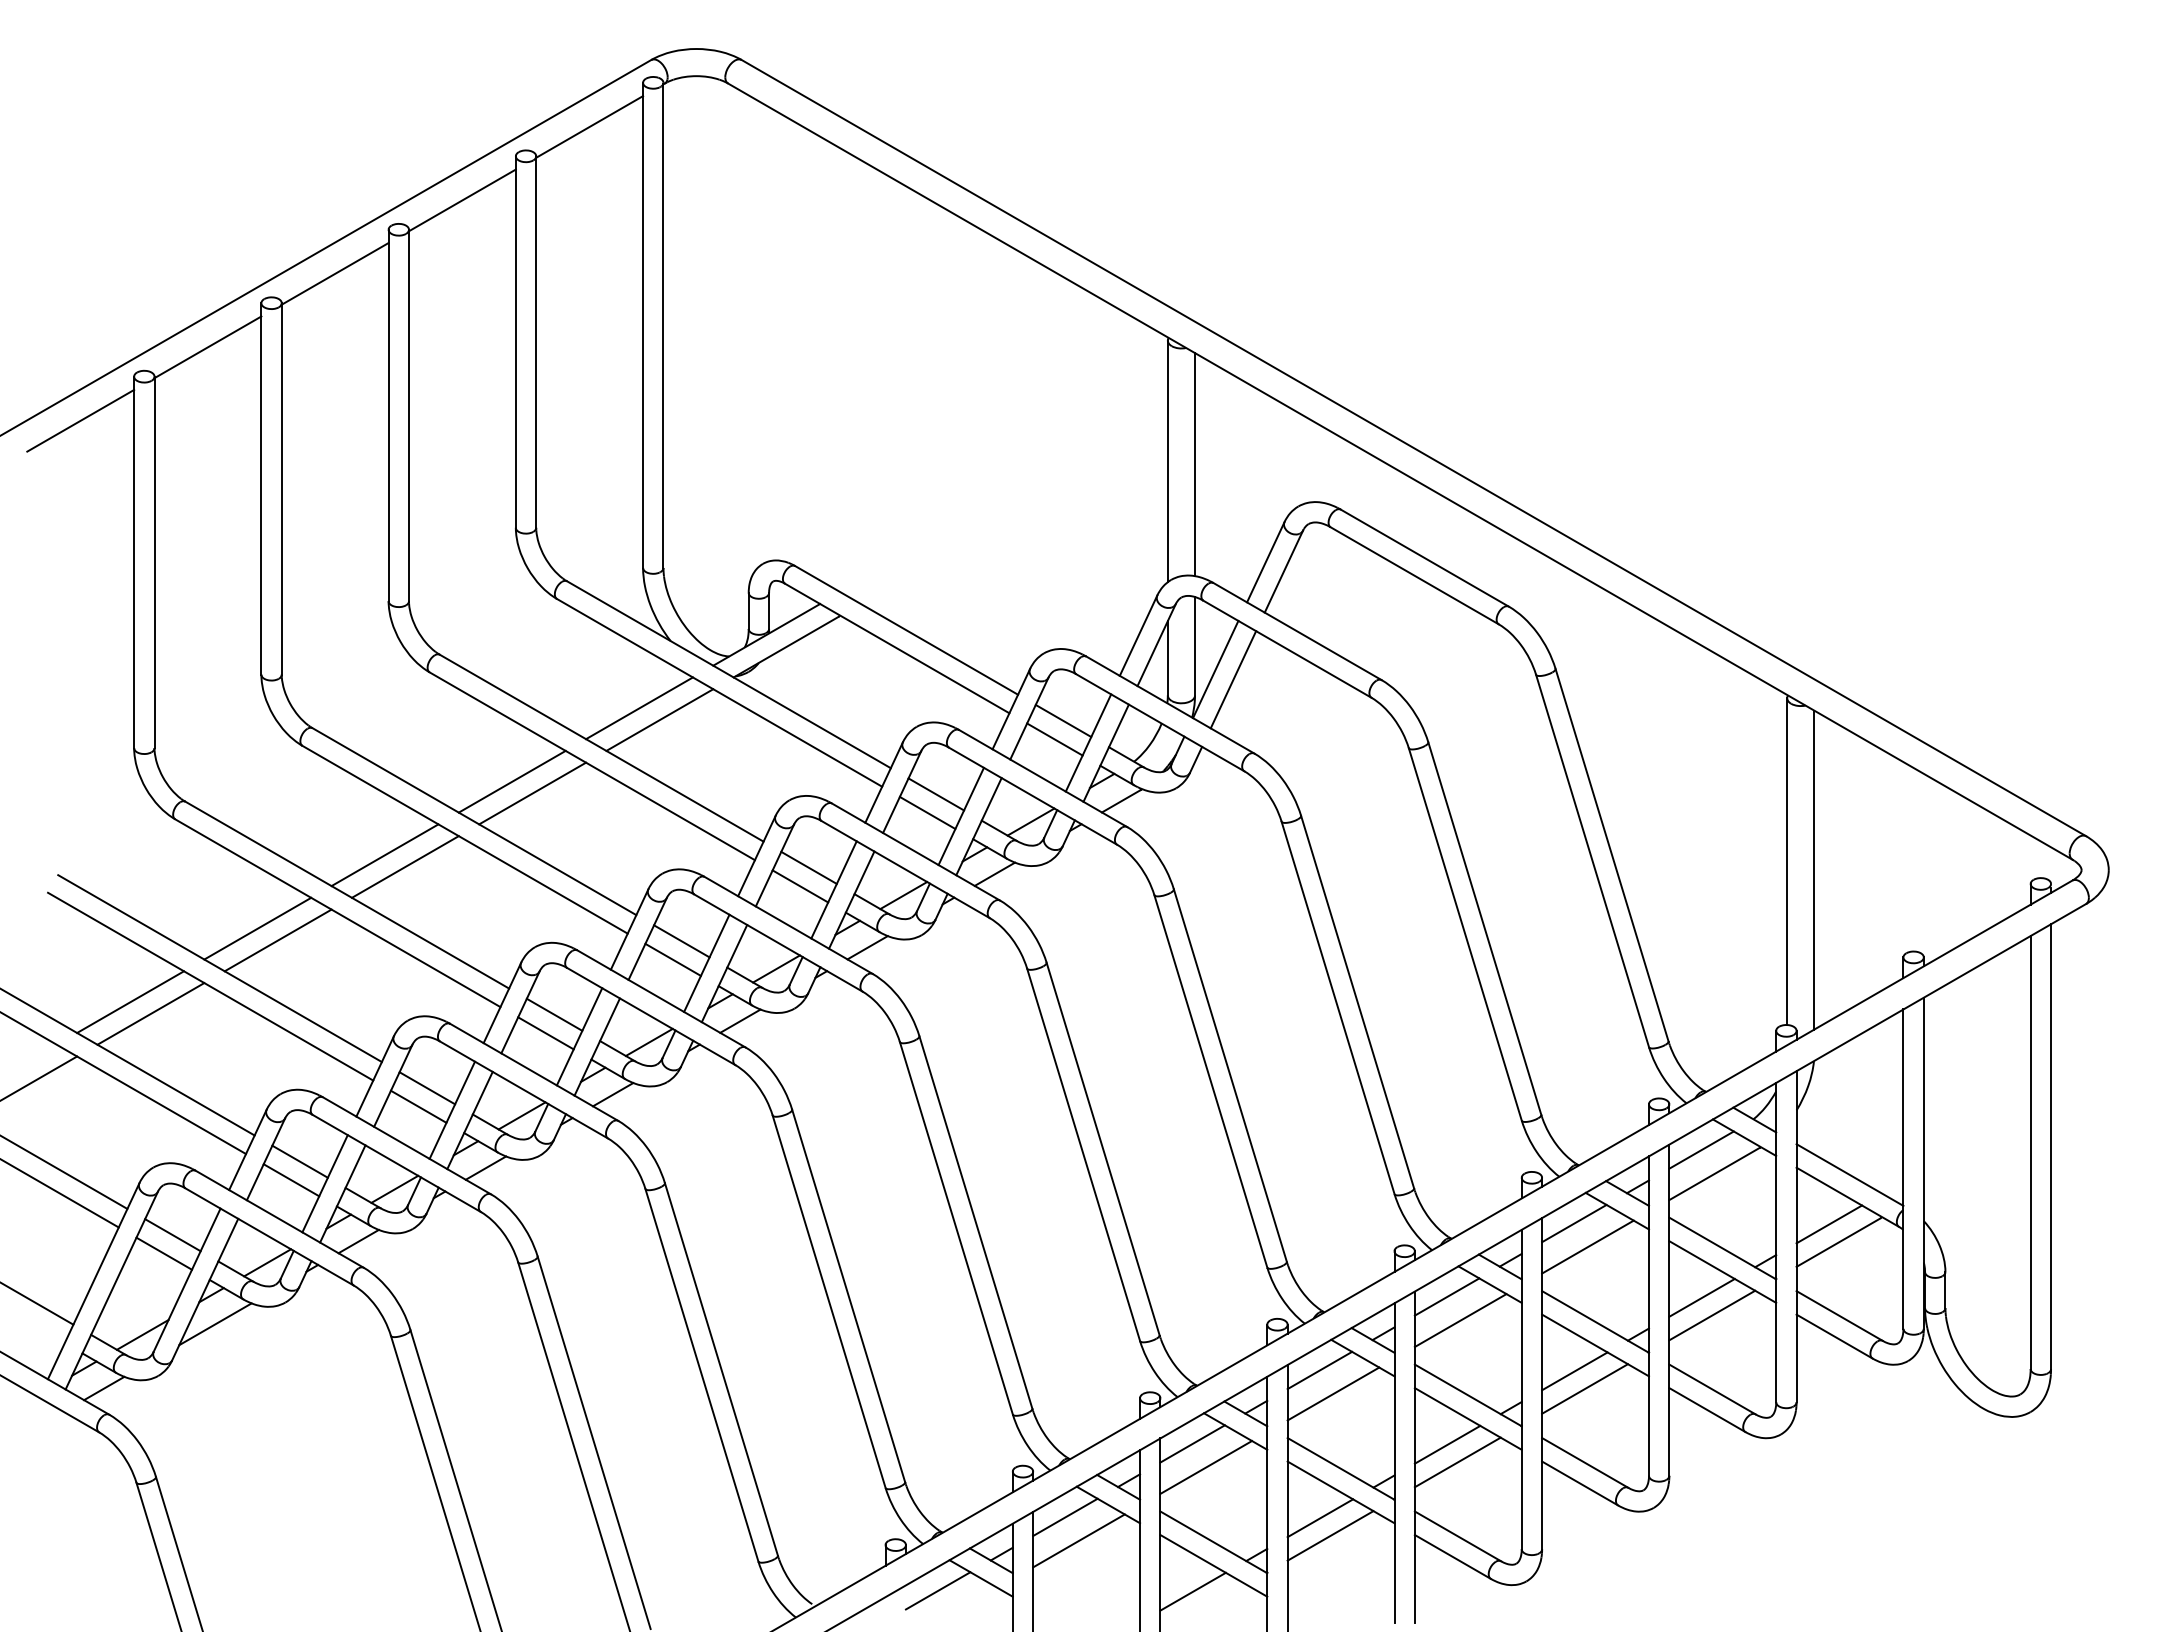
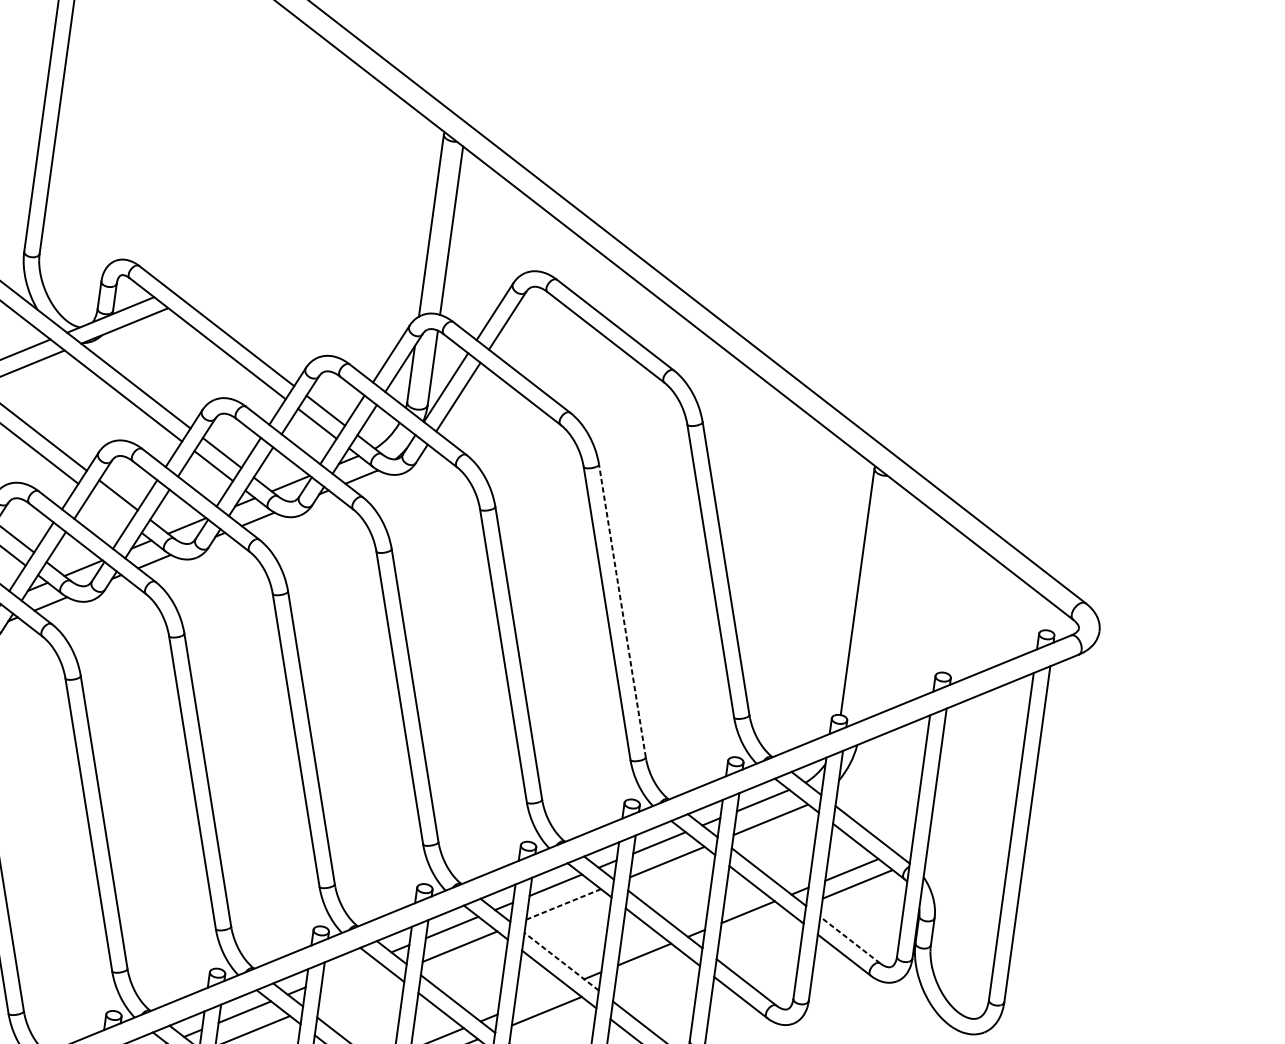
line: (1814, 869) -> (877, 600), removed
line: (800, 886) -> (110, 508), removed
line: (1484, 928) -> (622, 610), solid -> dashed
line: (1712, 1315) -> (754, 926), removed
line: (1839, 1315) -> (850, 939), solid -> dashed
line: (1460, 1320) -> (563, 904), solid -> dashed
line: (1584, 1388) -> (650, 968), removed
line: (1468, 1395) -> (561, 961), solid -> dashed
line: (1192, 1443) -> (348, 969), removed
line: (1447, 1444) -> (540, 996), removed
line: (1206, 1467) -> (356, 989), removed

